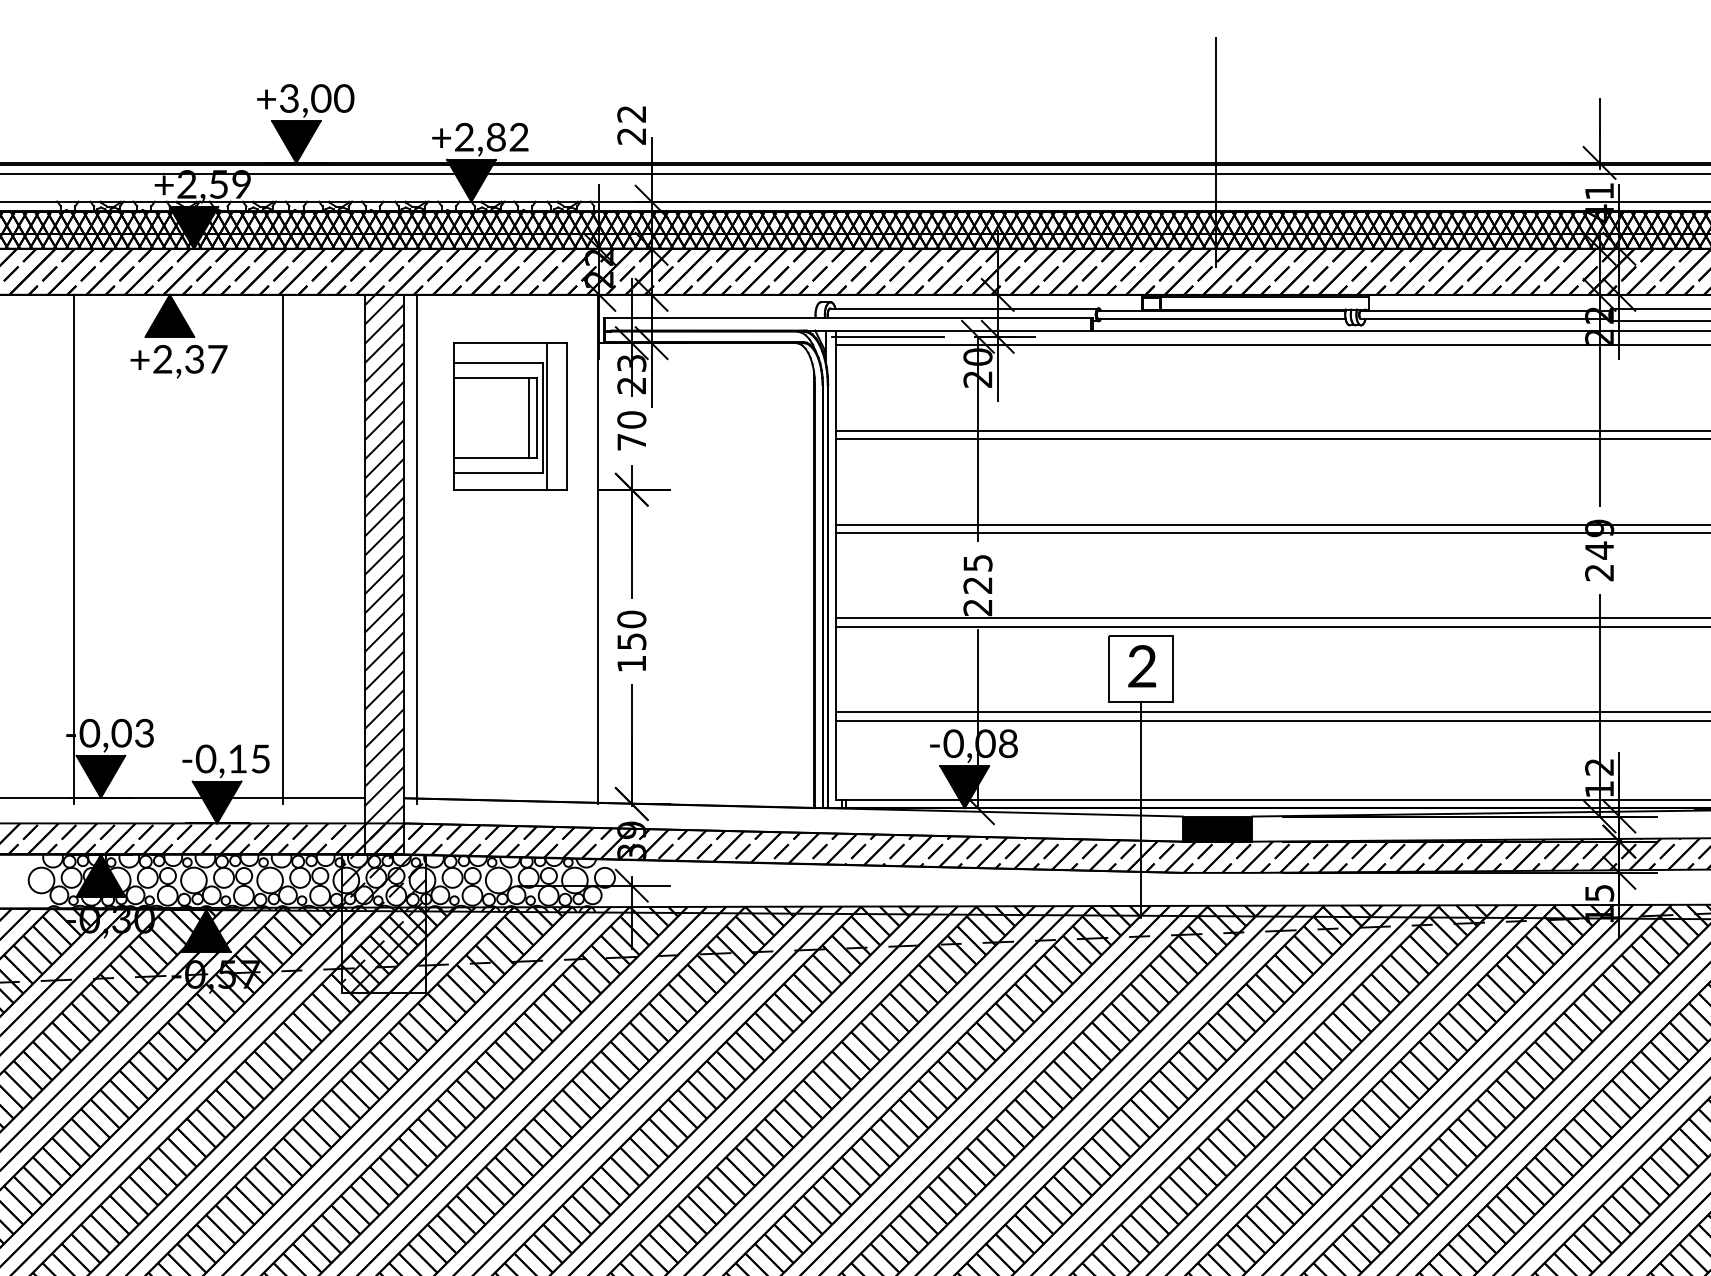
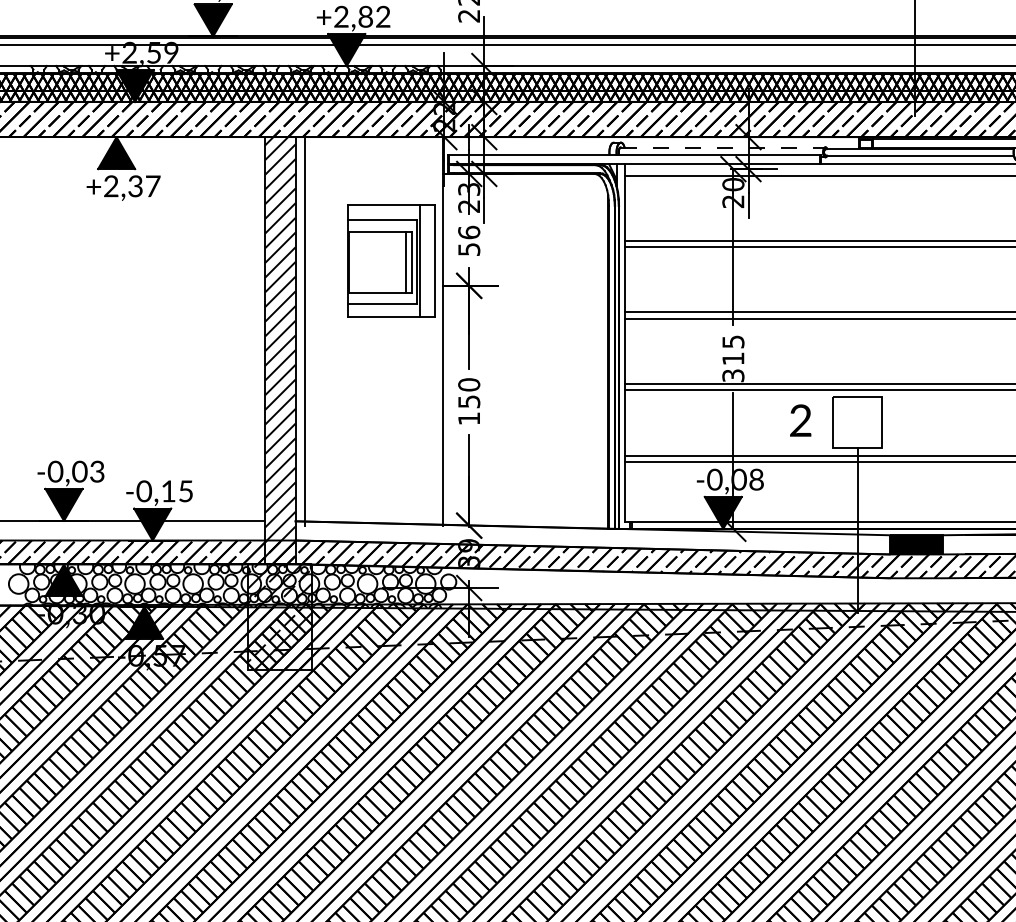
line: (965, 308) -> (723, 147), solid -> dashed
line: (888, 336) -> (665, 168), removed
part: (510, 416) -> (391, 261), moved
text: (631, 430) -> (468, 240), 70 -> 56
line: (73, 548) -> (43, 330), removed
line: (283, 548) -> (203, 330), removed
text: (977, 596) -> (733, 367), 225 -> 315
text: (1142, 666) -> (800, 420), moved

